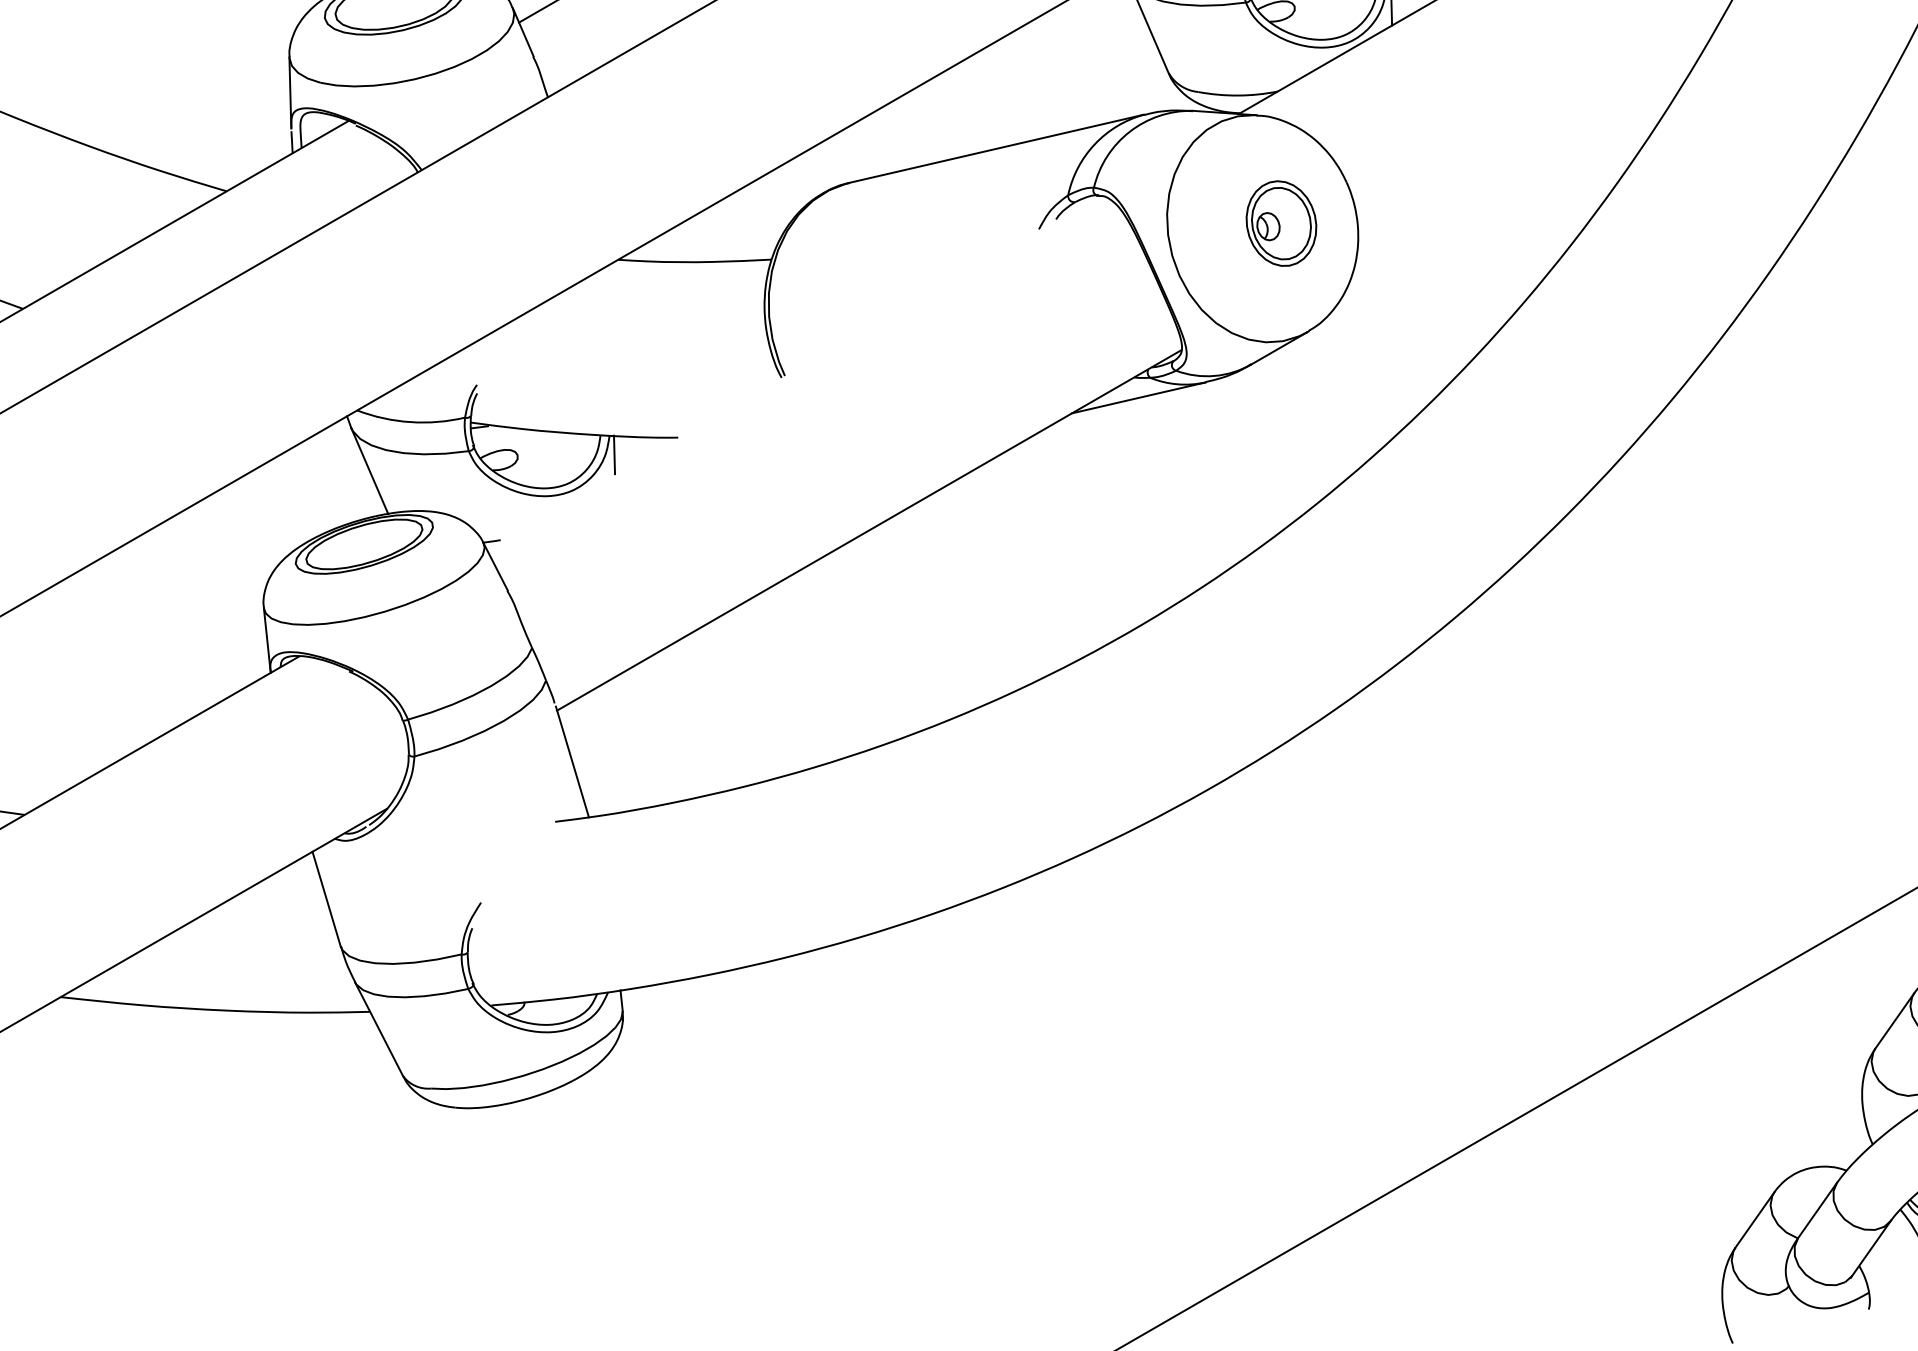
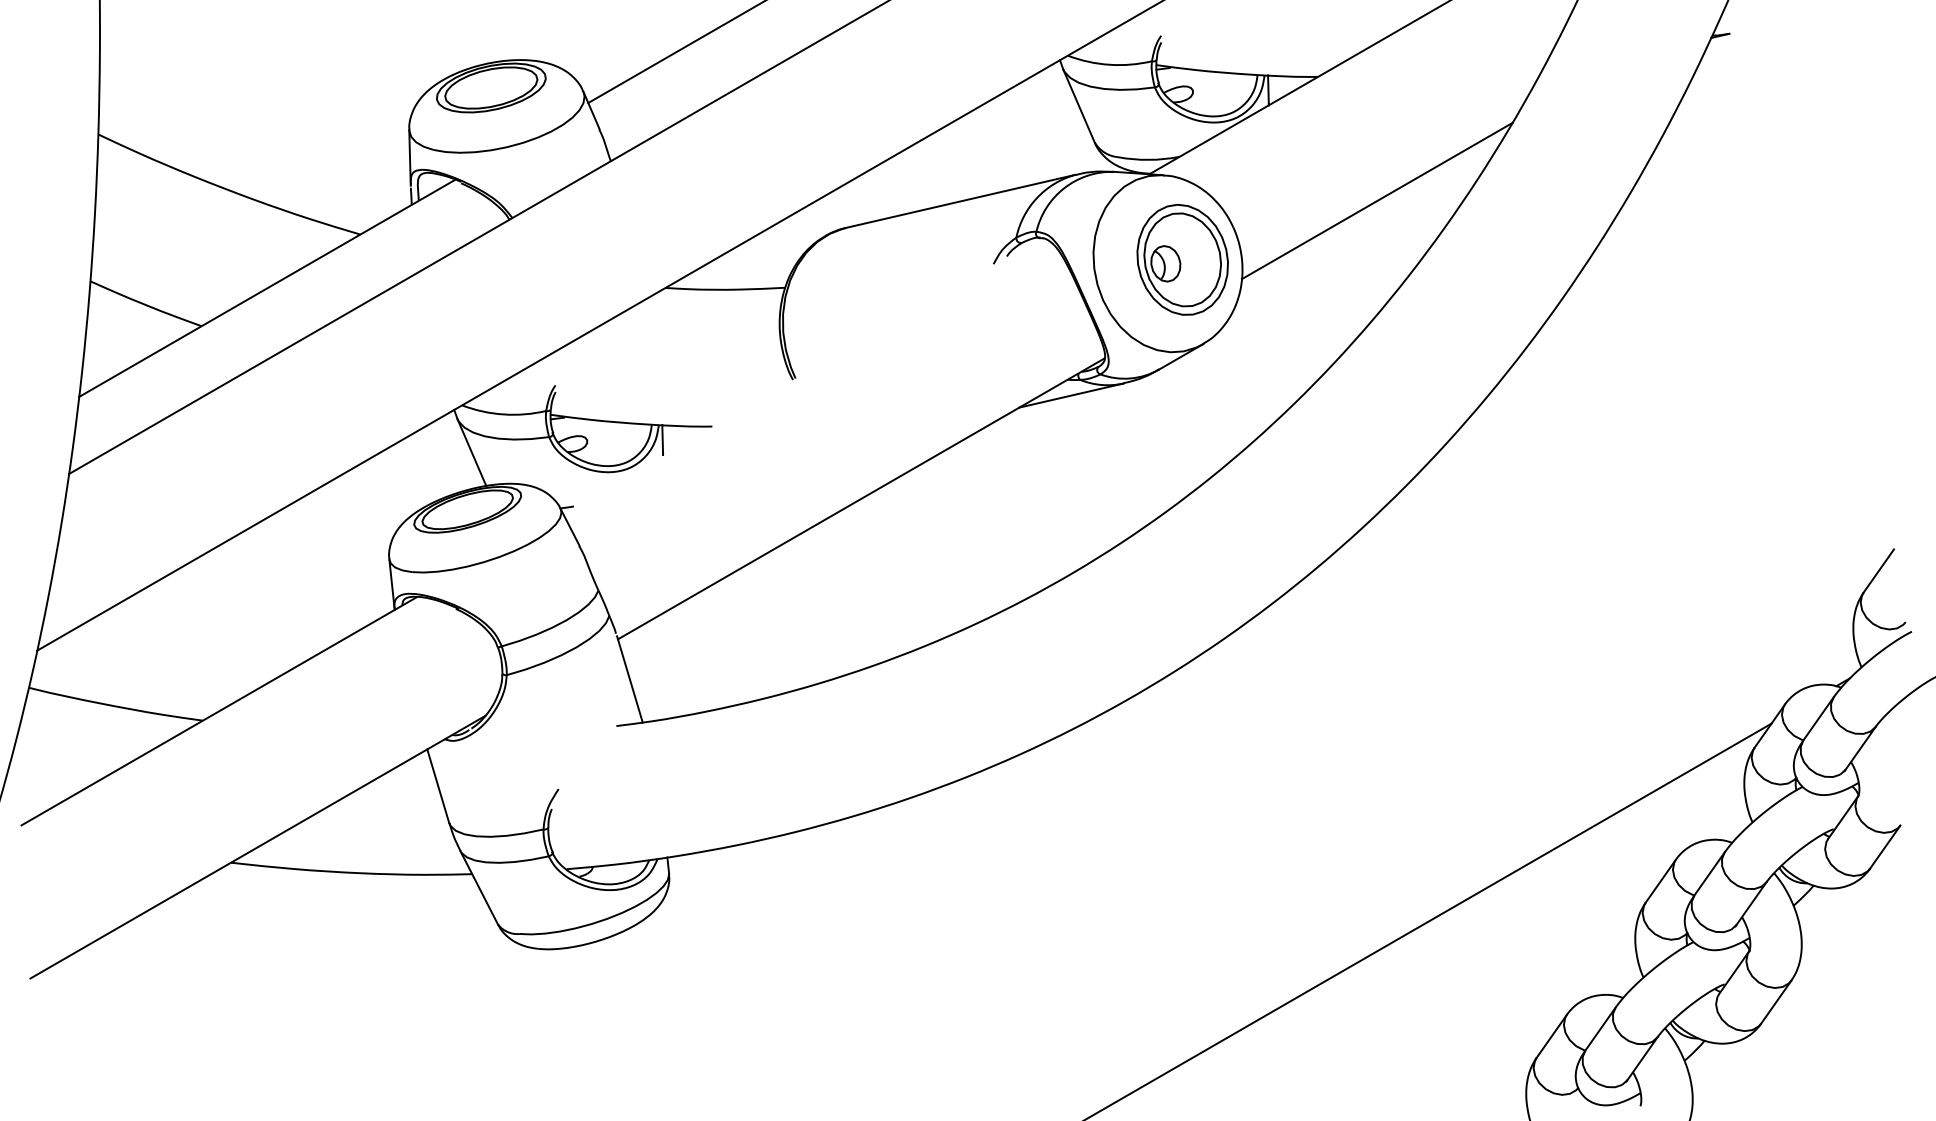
line: (1530, 147) -> (1376, 200), added
part: (1281, 223) -> (1182, 259), size x1.67

